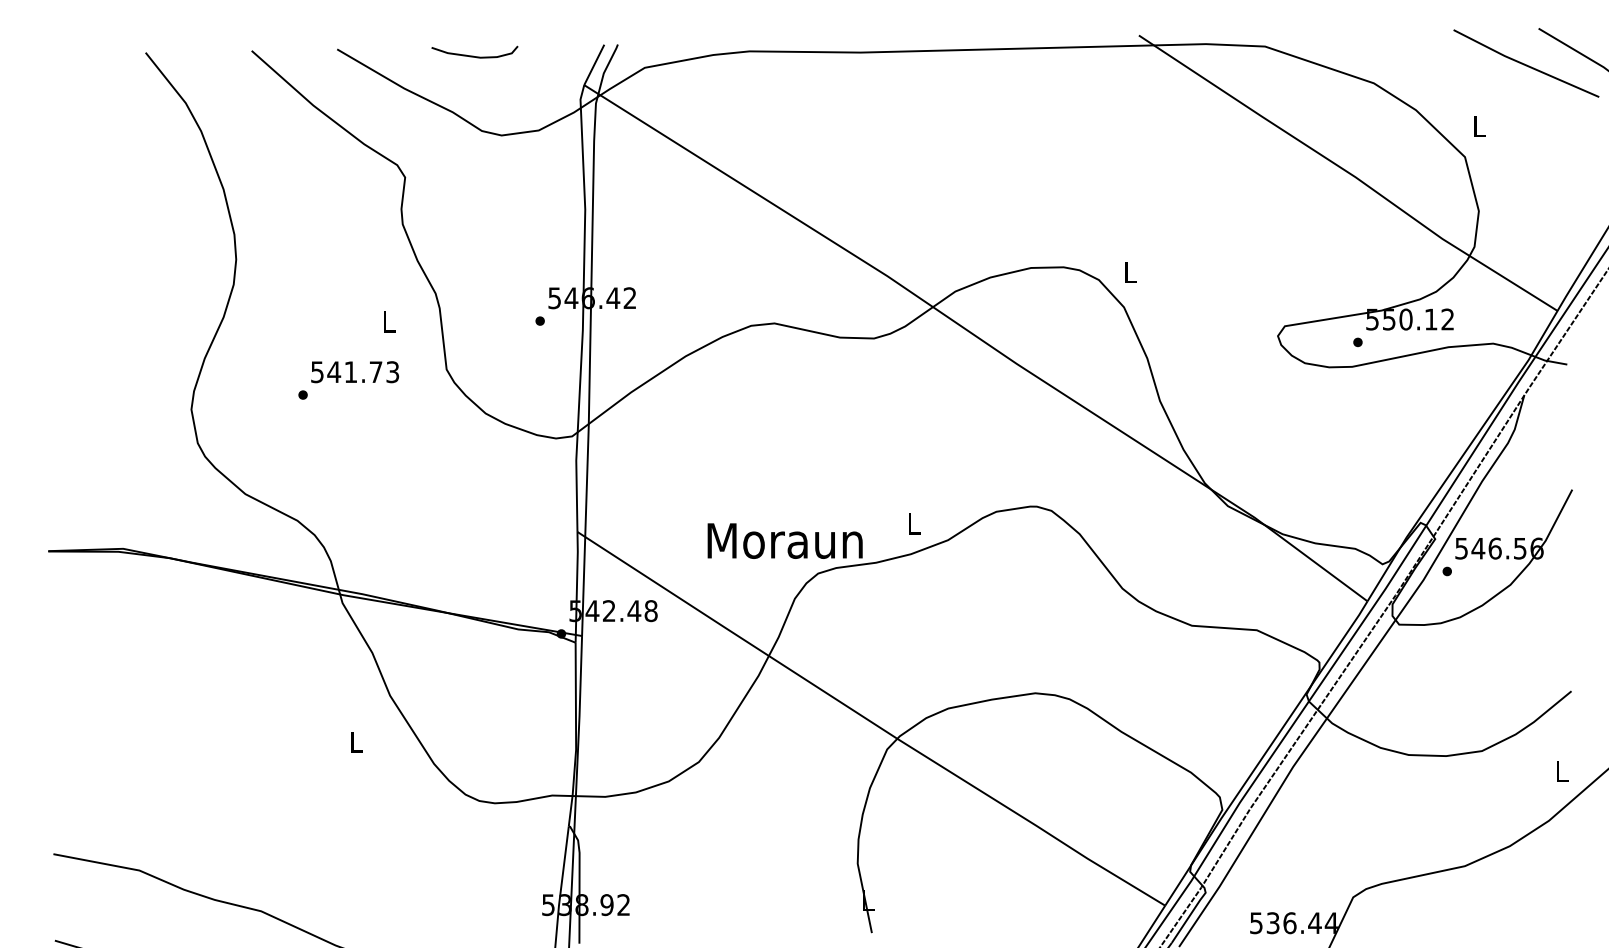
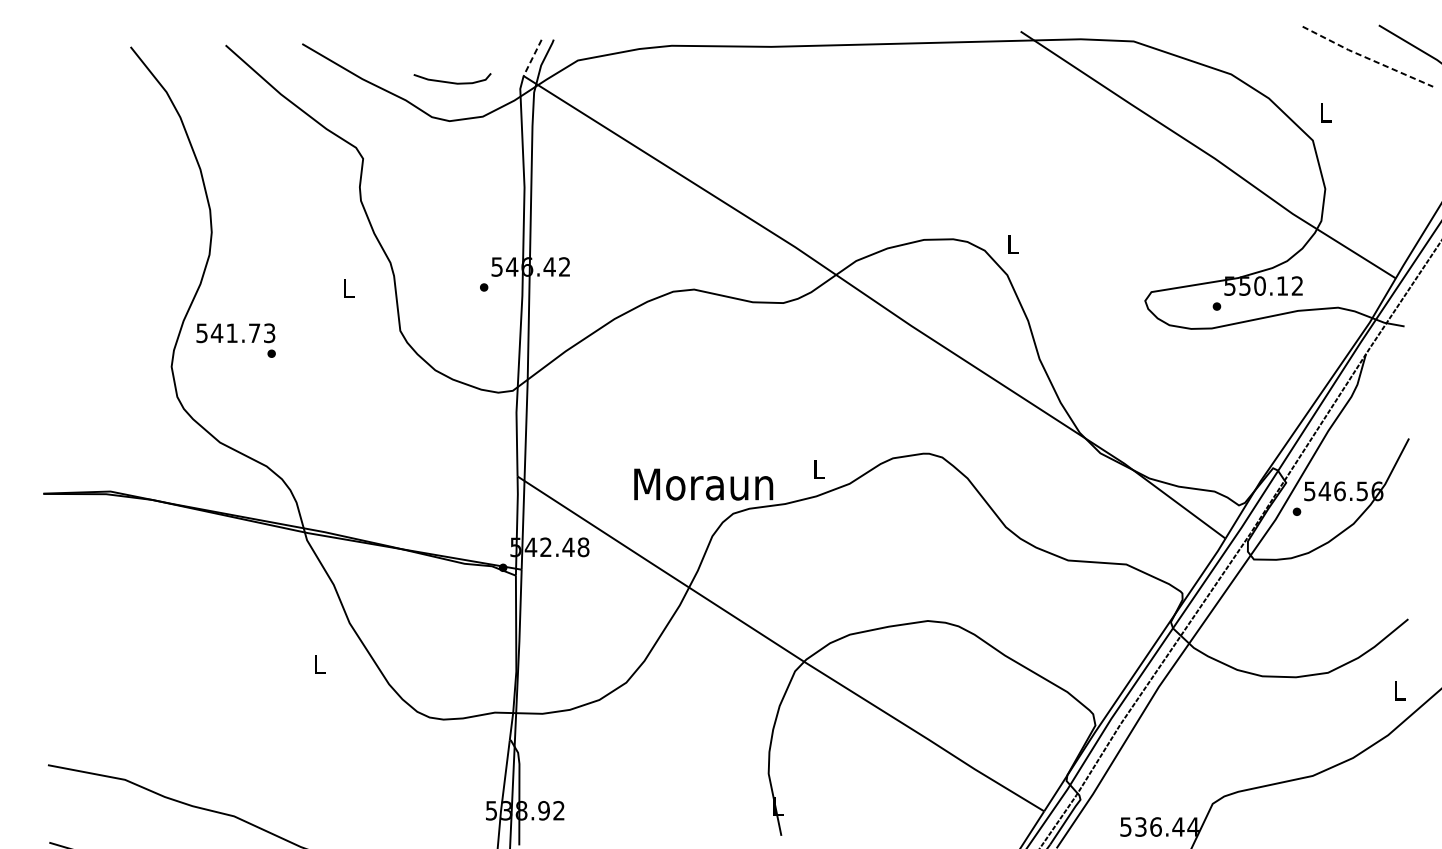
curve: (473, 55) -> (451, 81), moved
line: (594, 64) -> (532, 57), solid -> dashed
line: (1524, 64) -> (1366, 57), solid -> dashed
text: (355, 372) -> (236, 333), moved

